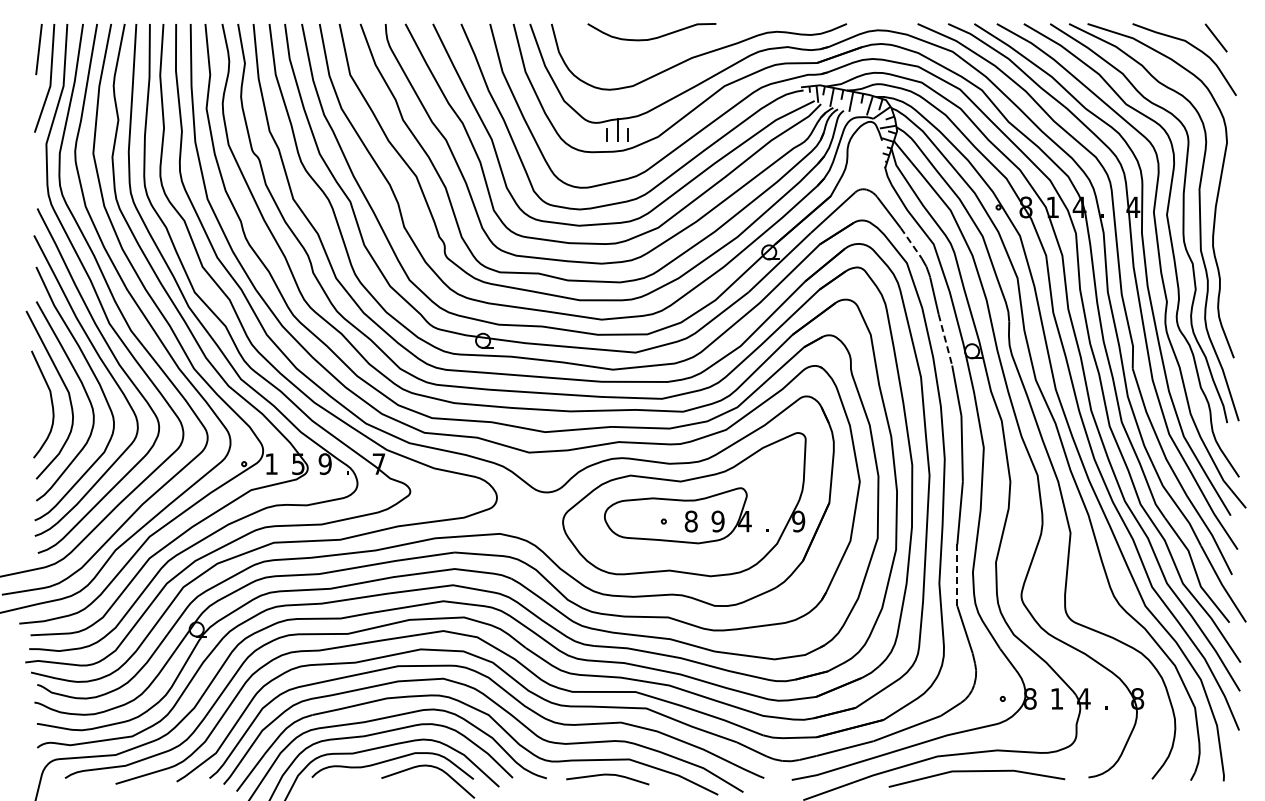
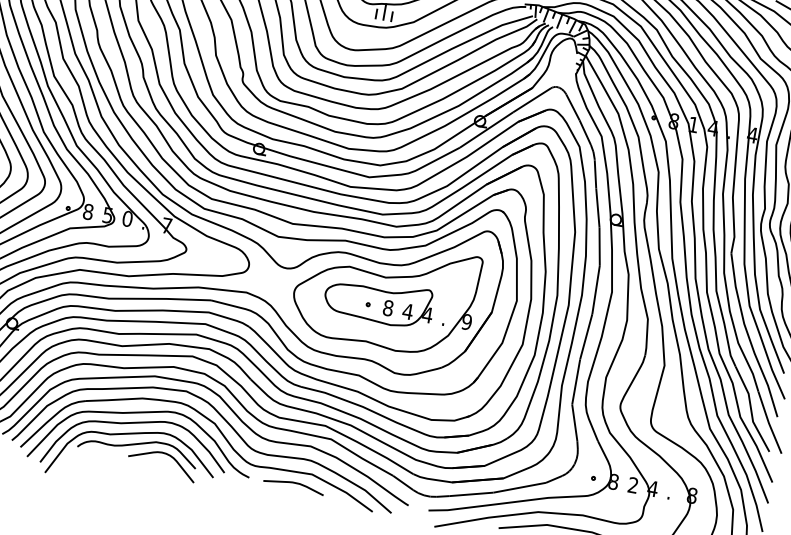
line: (911, 243) -> (585, 133), dashed -> solid
line: (945, 340) -> (597, 208), dashed -> solid
text: (271, 464) -> (88, 212), 1 -> 8
text: (324, 464) -> (127, 219), 9 -> 0
text: (717, 521) -> (407, 311), 9 -> 4
line: (957, 575) -> (576, 382), dashed -> solid
text: (1056, 698) -> (632, 485), 1 -> 2

